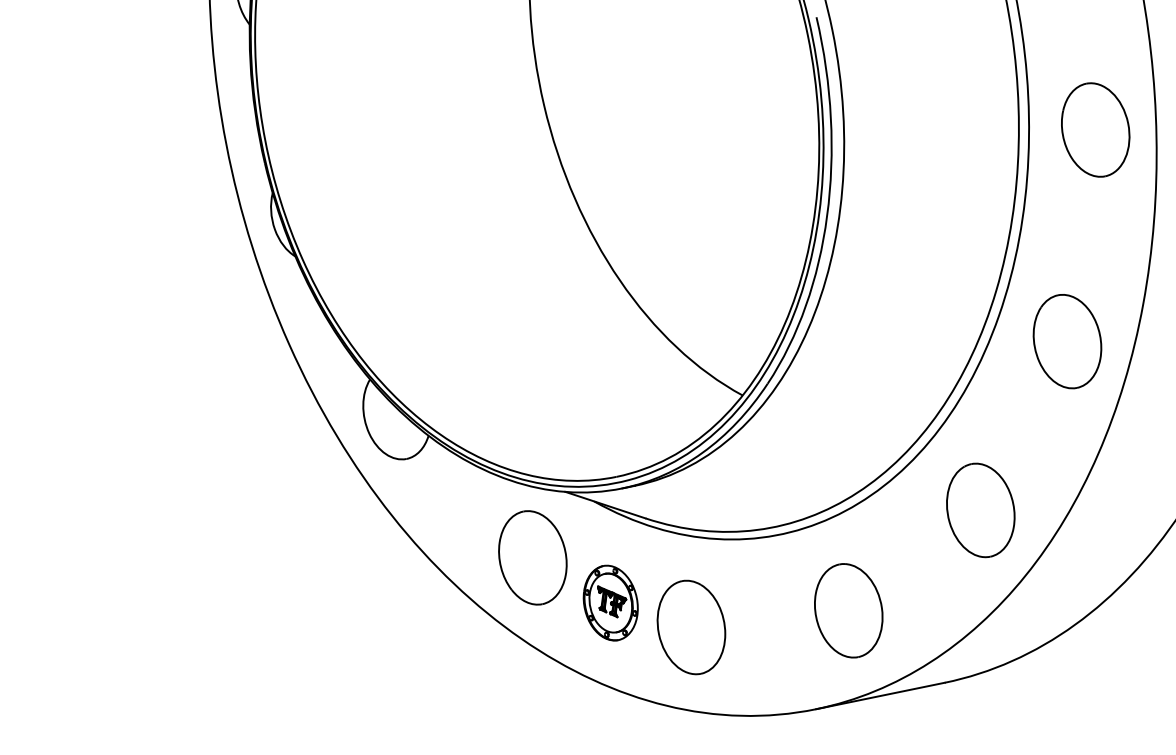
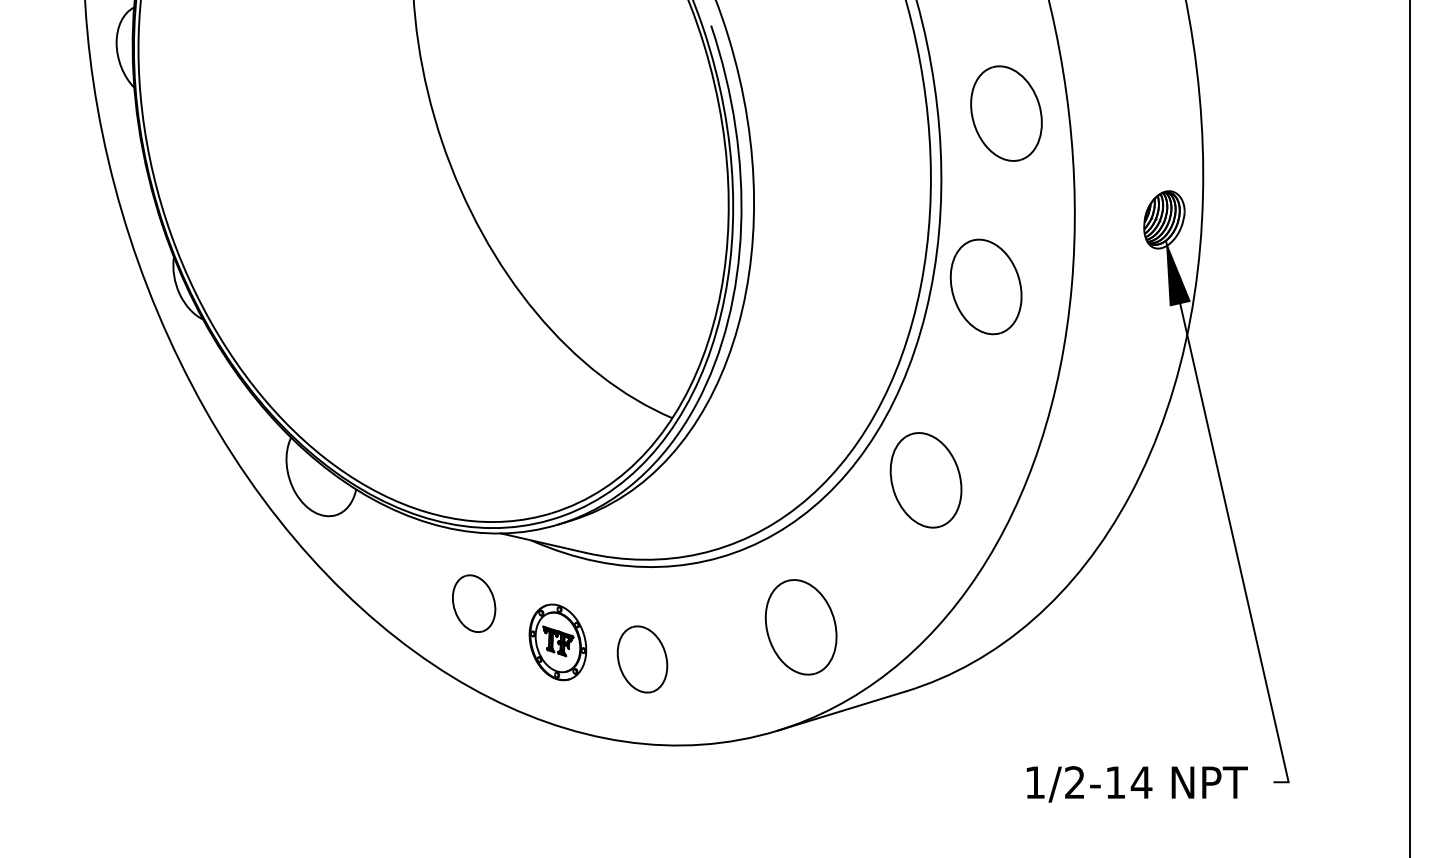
part: (1066, 341) -> (985, 286), moved
part: (980, 510) -> (925, 480), moved
part: (532, 557) -> (473, 603), size x0.6
part: (691, 627) -> (642, 659), size x0.7

